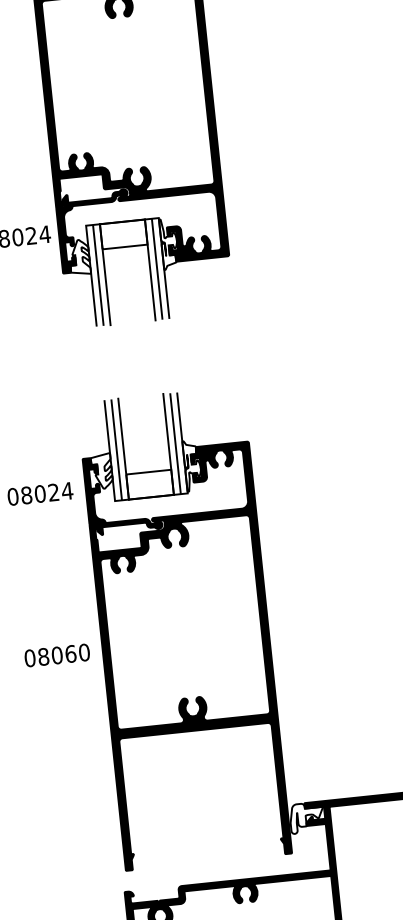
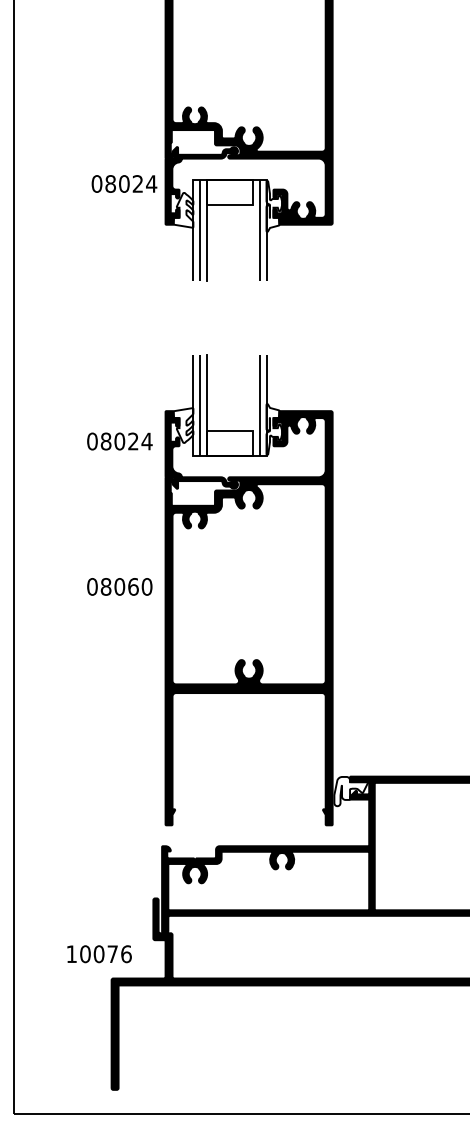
line: (150, 269) -> (252, 229), removed
line: (168, 444) -> (252, 405), removed
text: (56, 655) -> (119, 586), moved

